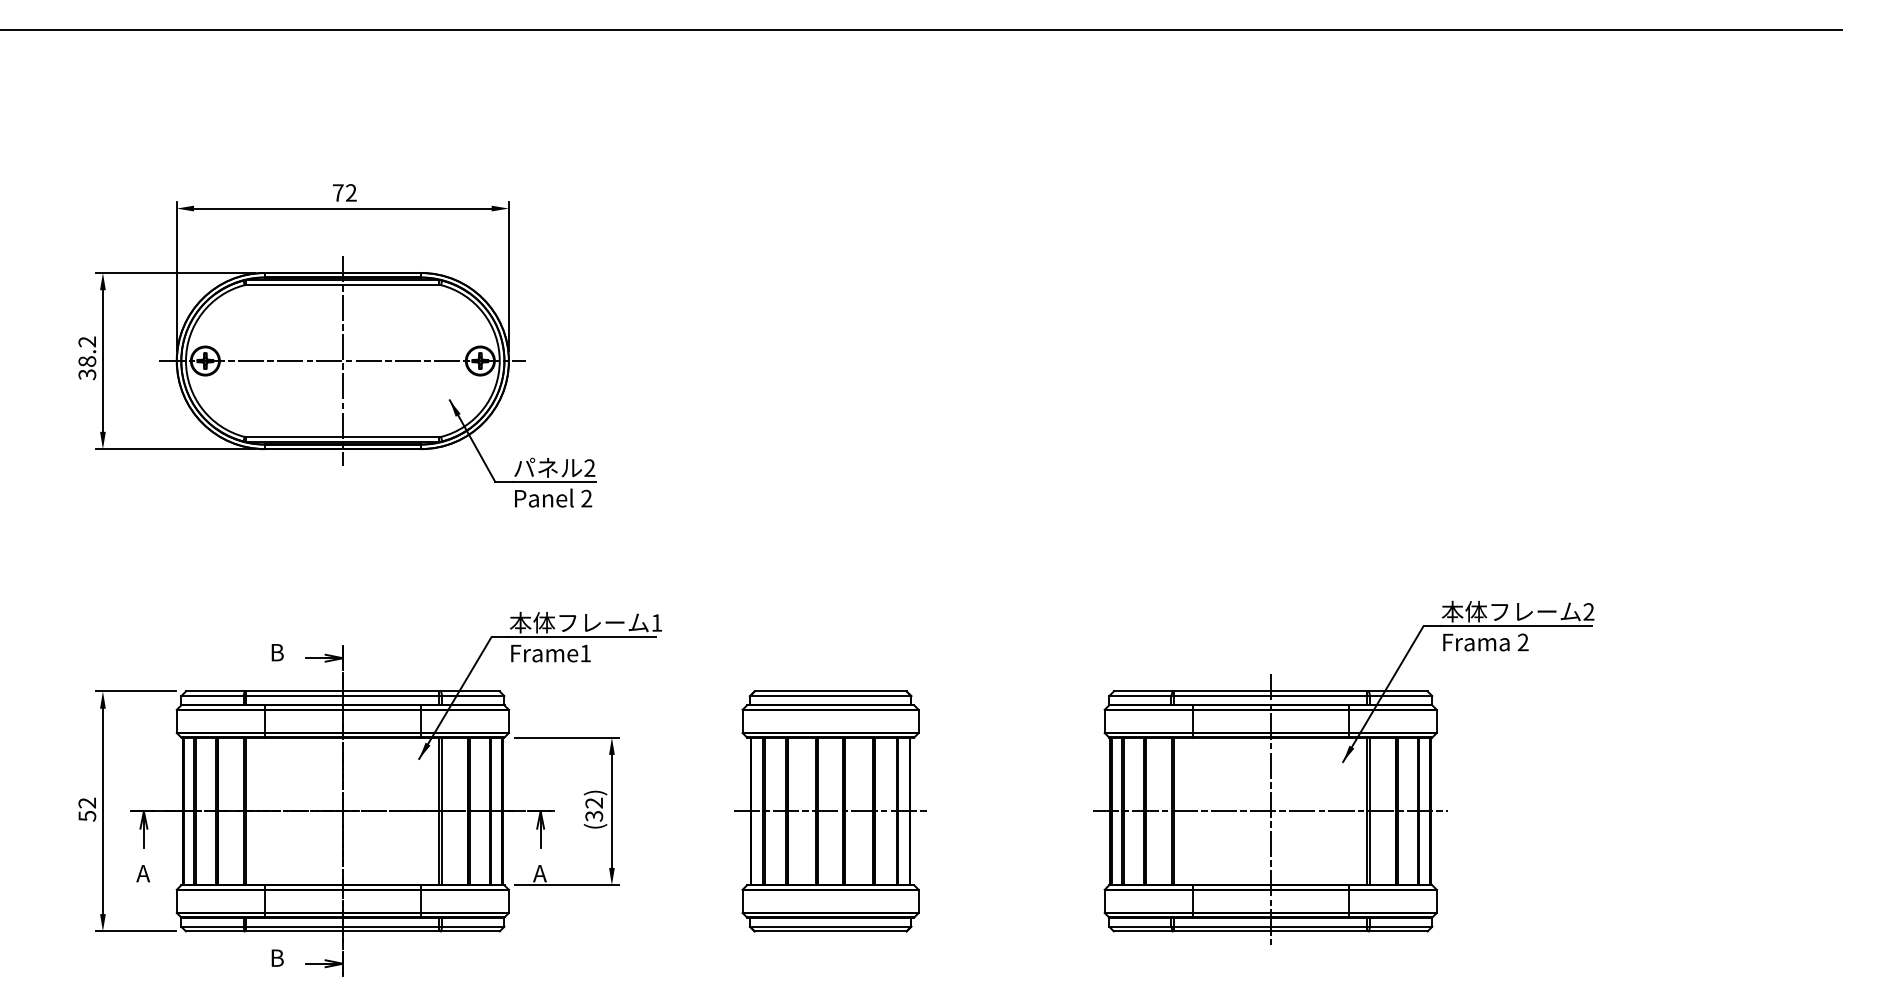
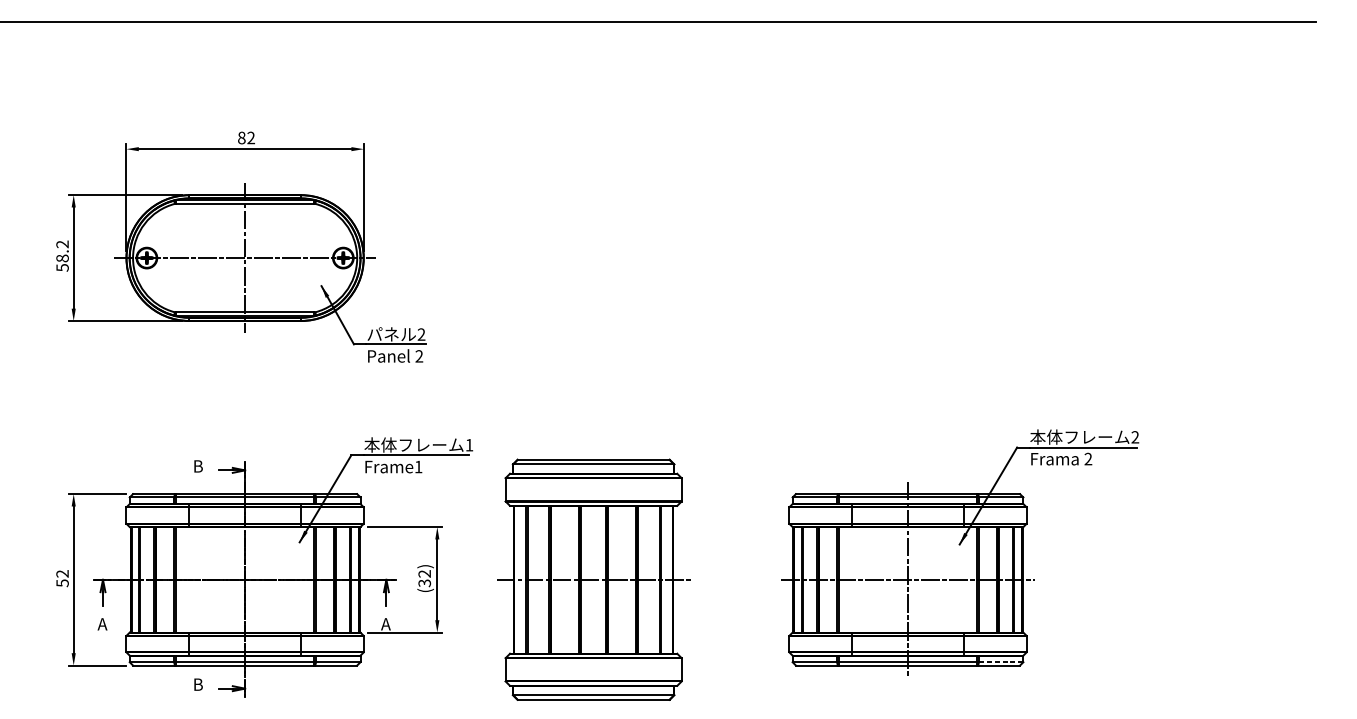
text: (337, 192) -> (241, 137), 72 -> 82
text: (86, 374) -> (61, 267), 38.2 -> 58.2
part: (830, 811) -> (593, 579), size x1.4
line: (1401, 926) -> (1001, 662), solid -> dashed

